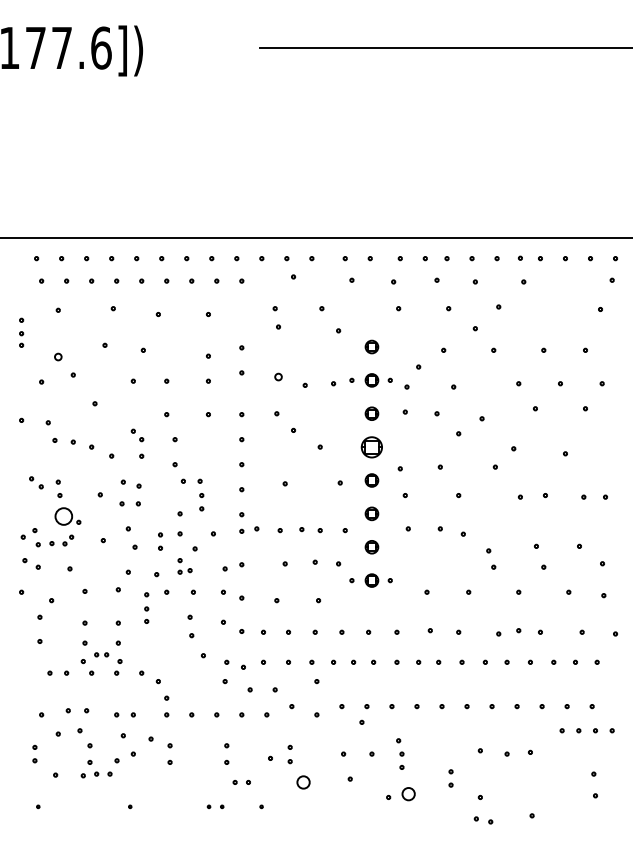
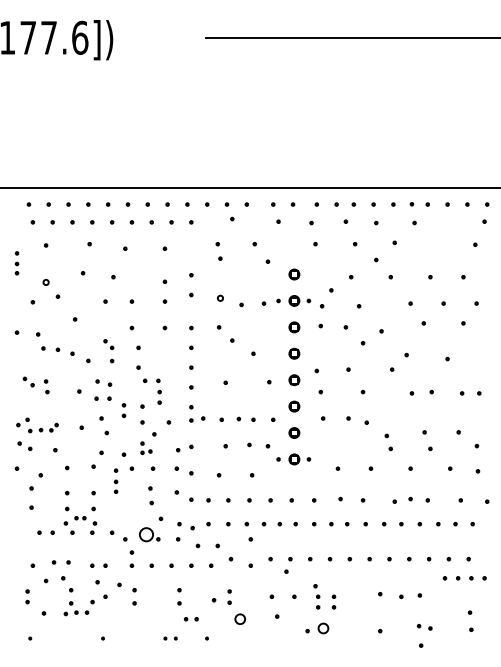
circle: (372, 446) -> (294, 353), size x0.62
part: (67, 516) -> (149, 534), moved
part: (159, 541) -> (123, 410), moved
part: (450, 777) -> (333, 601), moved
part: (483, 820) -> (424, 627), moved

